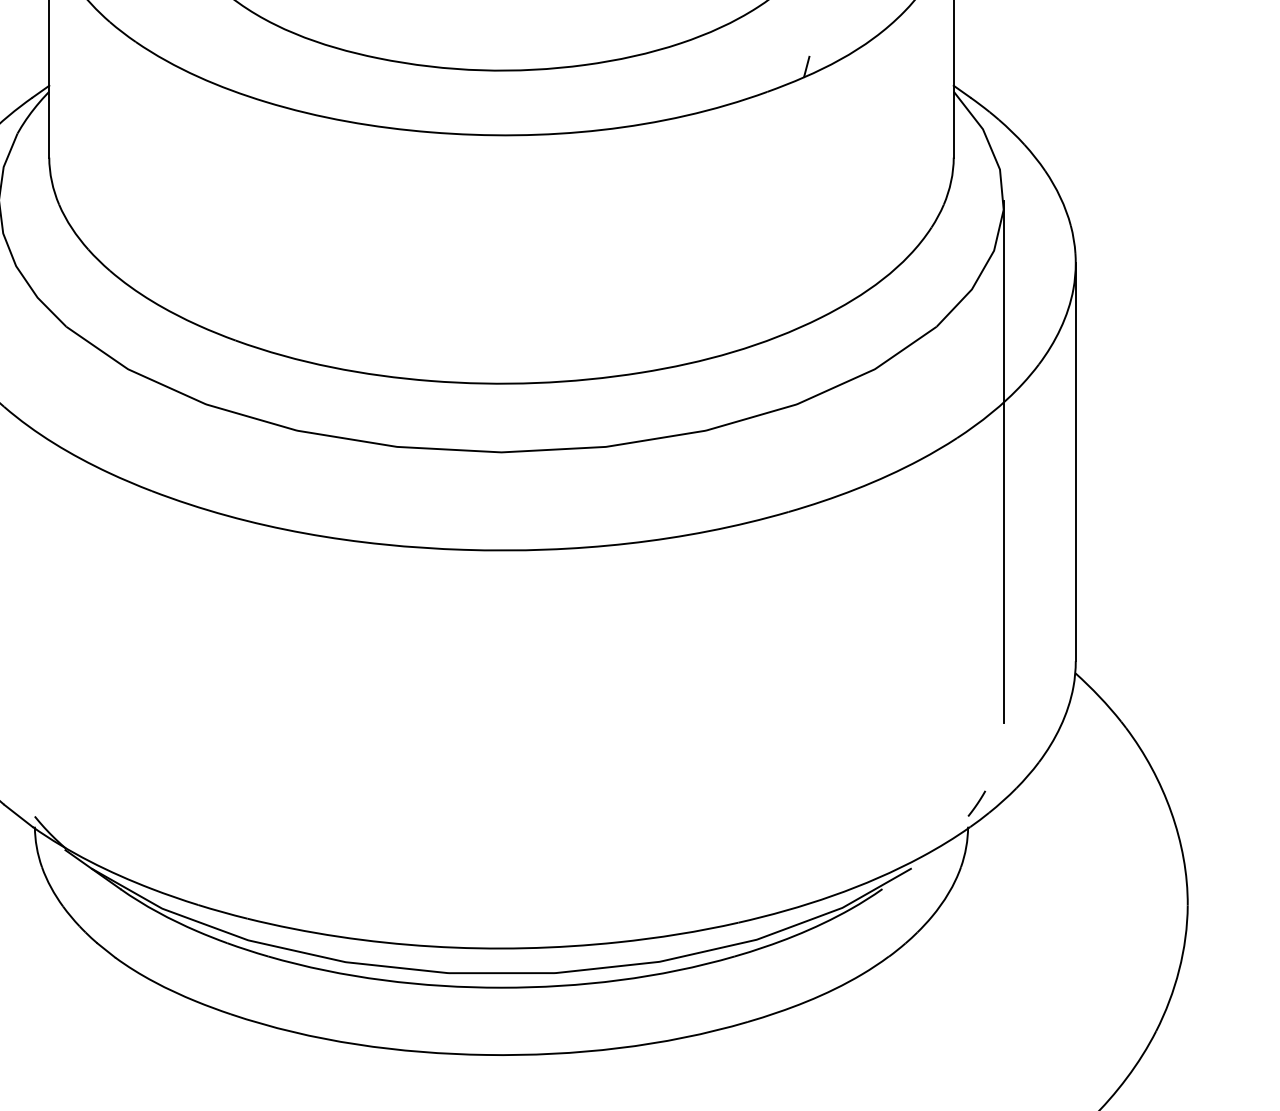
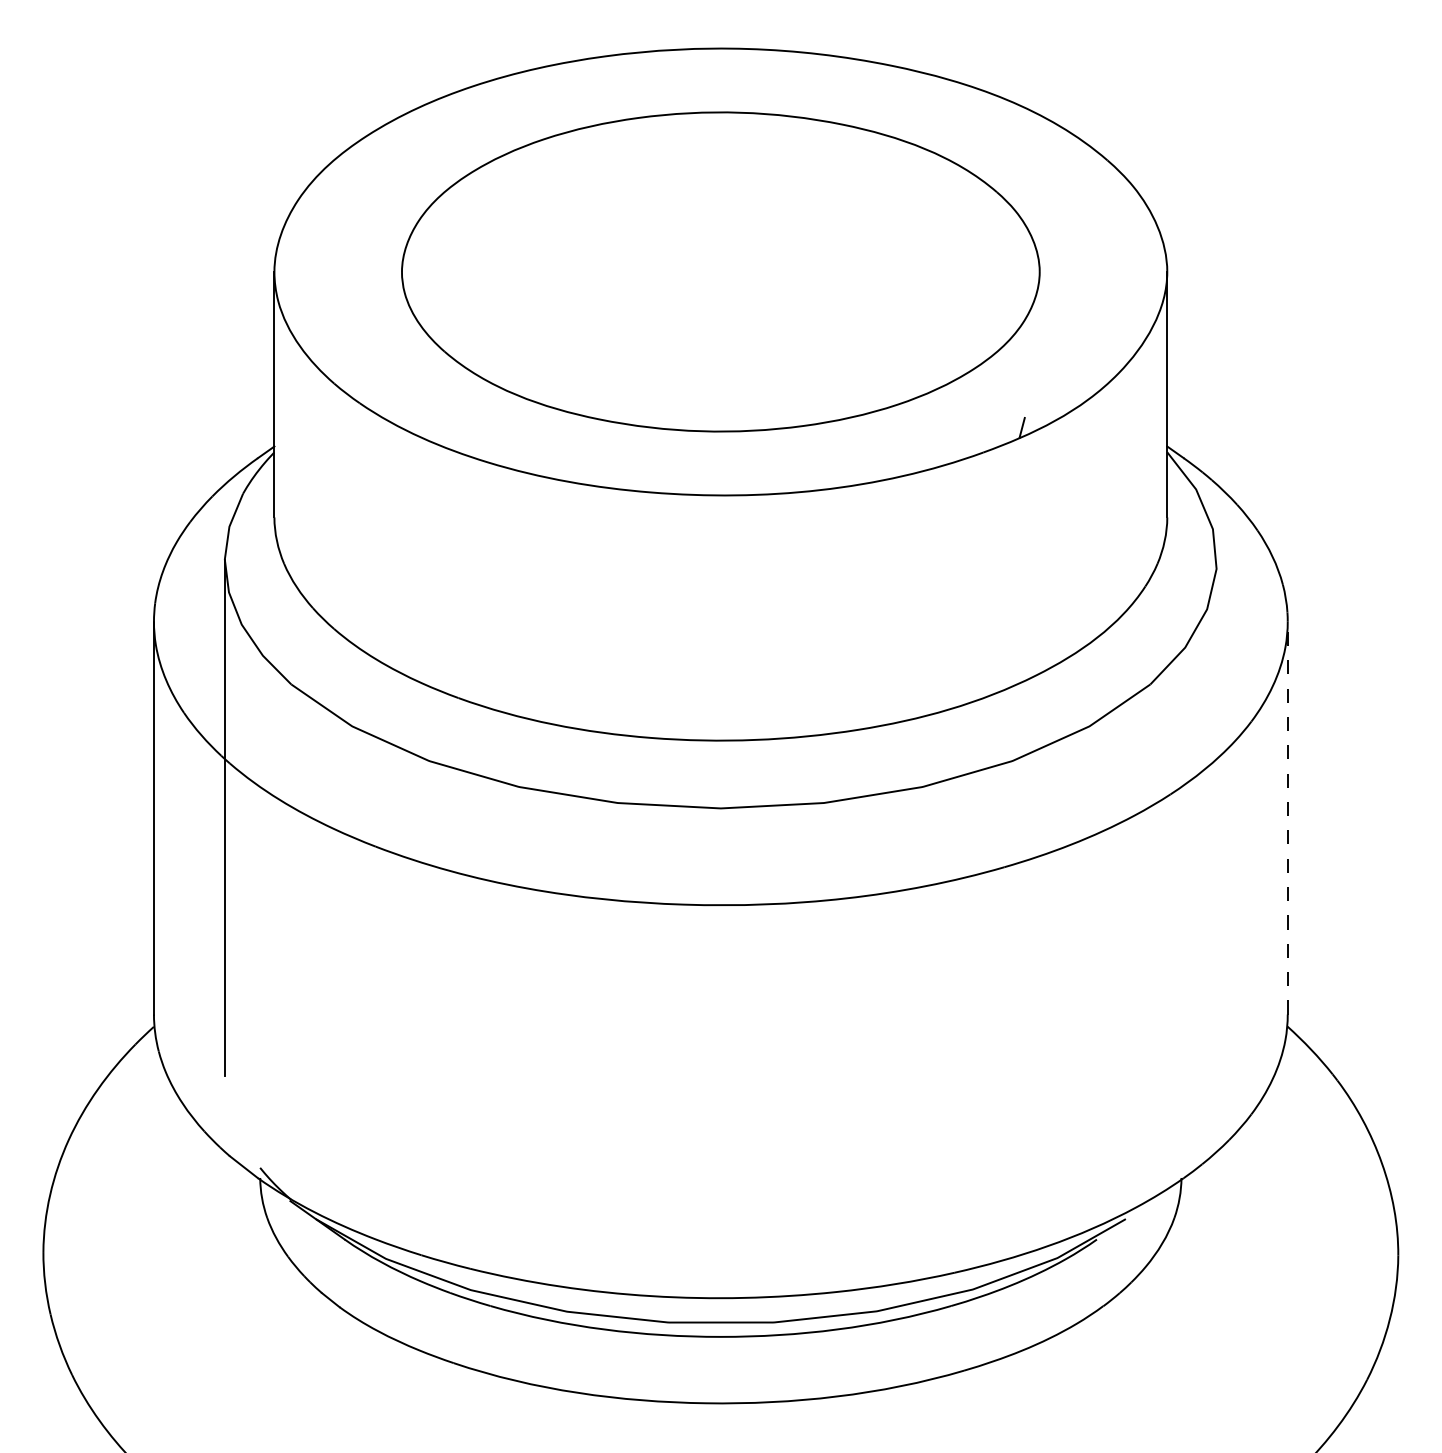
line: (1003, 461) -> (1216, 817), removed
line: (1075, 461) -> (1287, 817), solid -> dashed
line: (977, 803) -> (1190, 1155), removed

